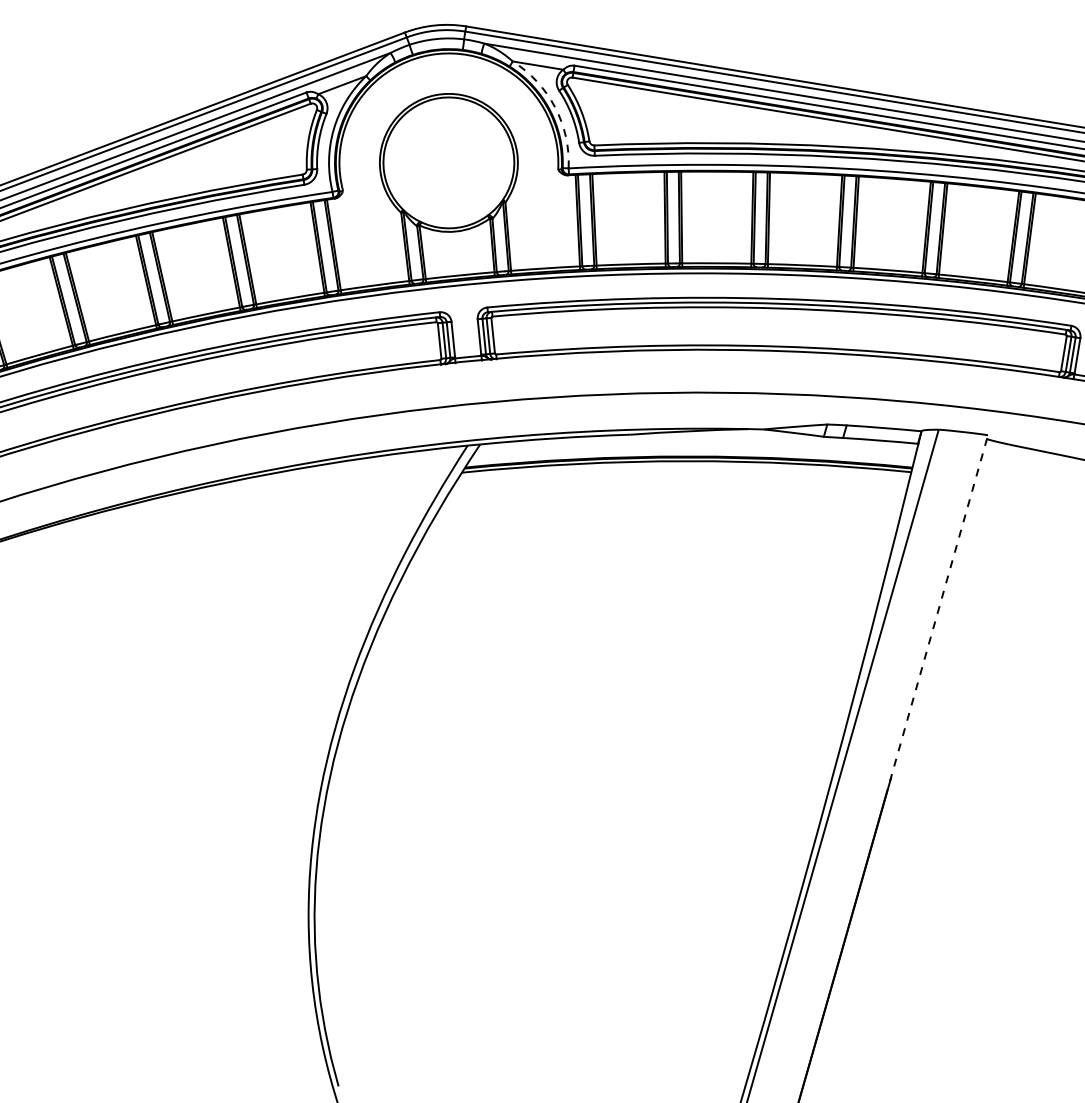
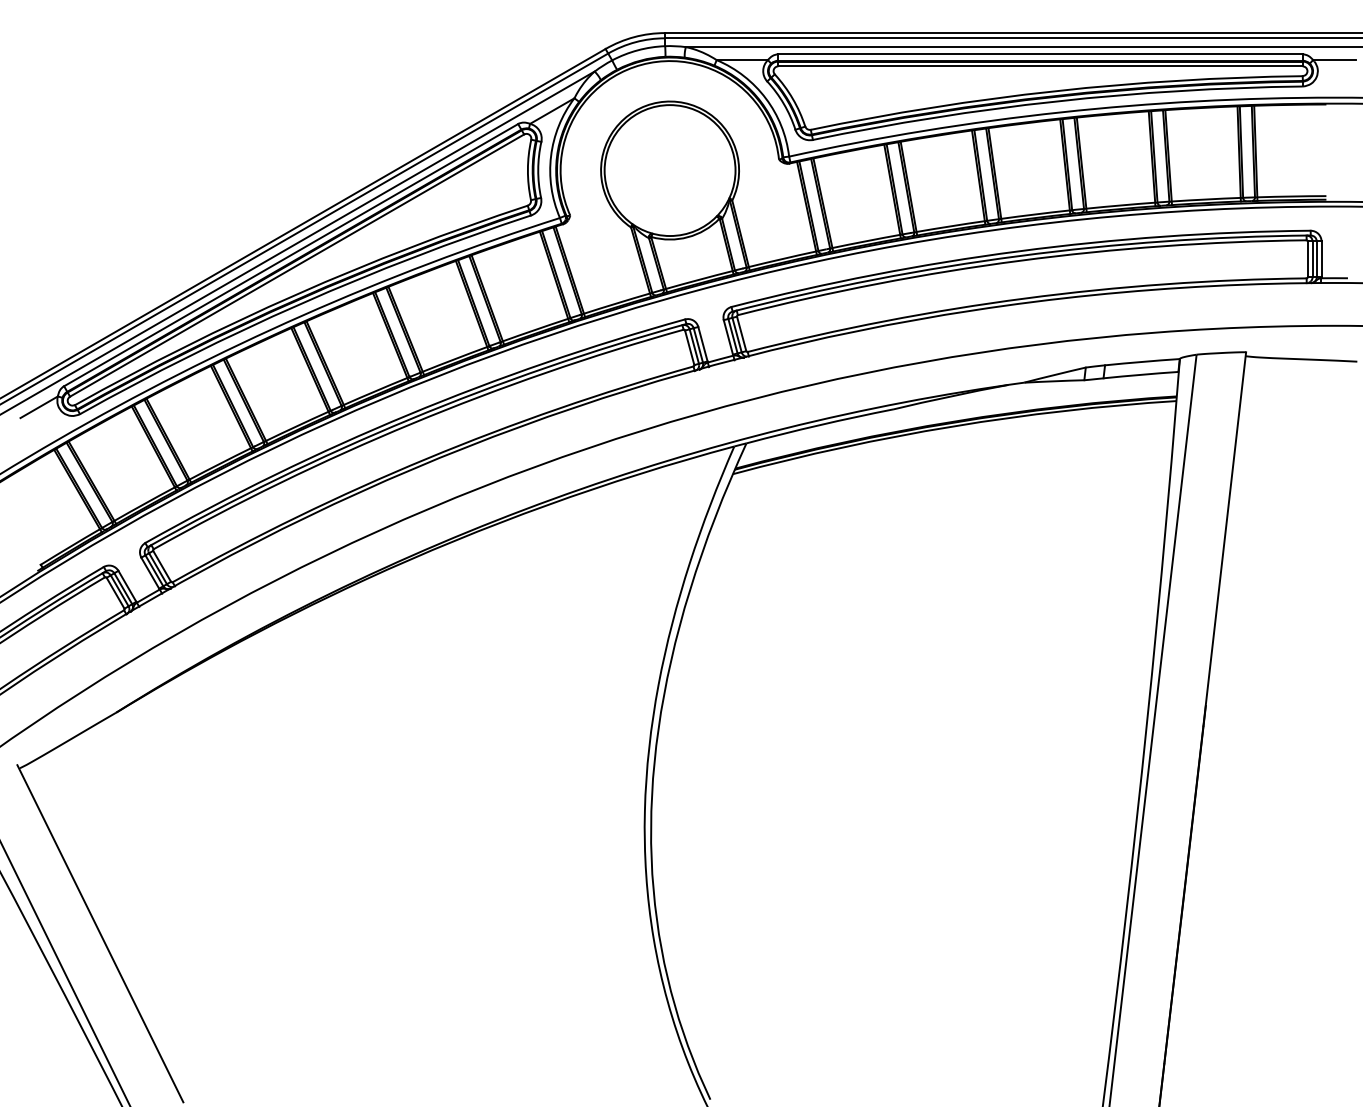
arc: (554, 107) -> (765, 98), dashed -> solid
line: (936, 616) -> (1224, 539), dashed -> solid

